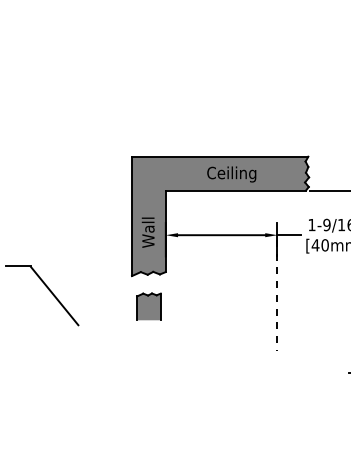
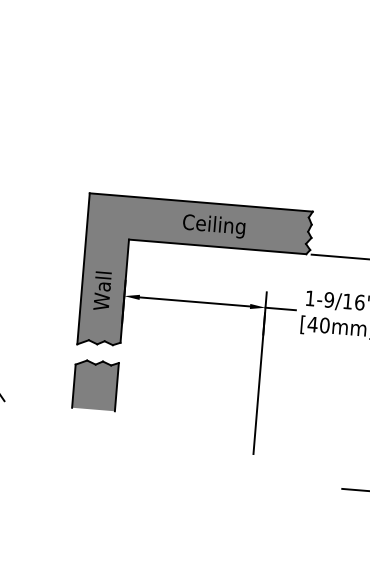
line: (277, 295) -> (259, 384), dashed -> solid
part: (148, 306) -> (95, 384), size x1.43

